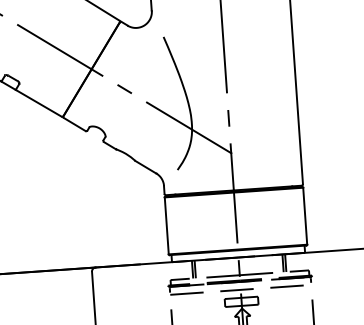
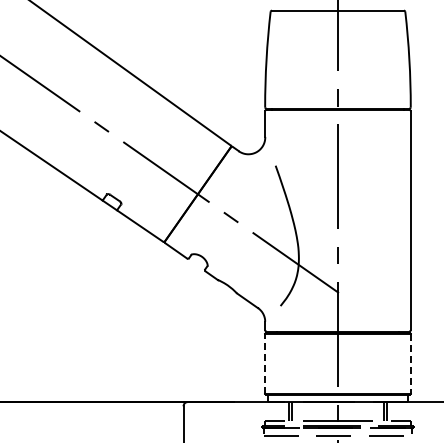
line: (304, 216) -> (410, 363), solid -> dashed
line: (167, 225) -> (265, 363), solid -> dashed

